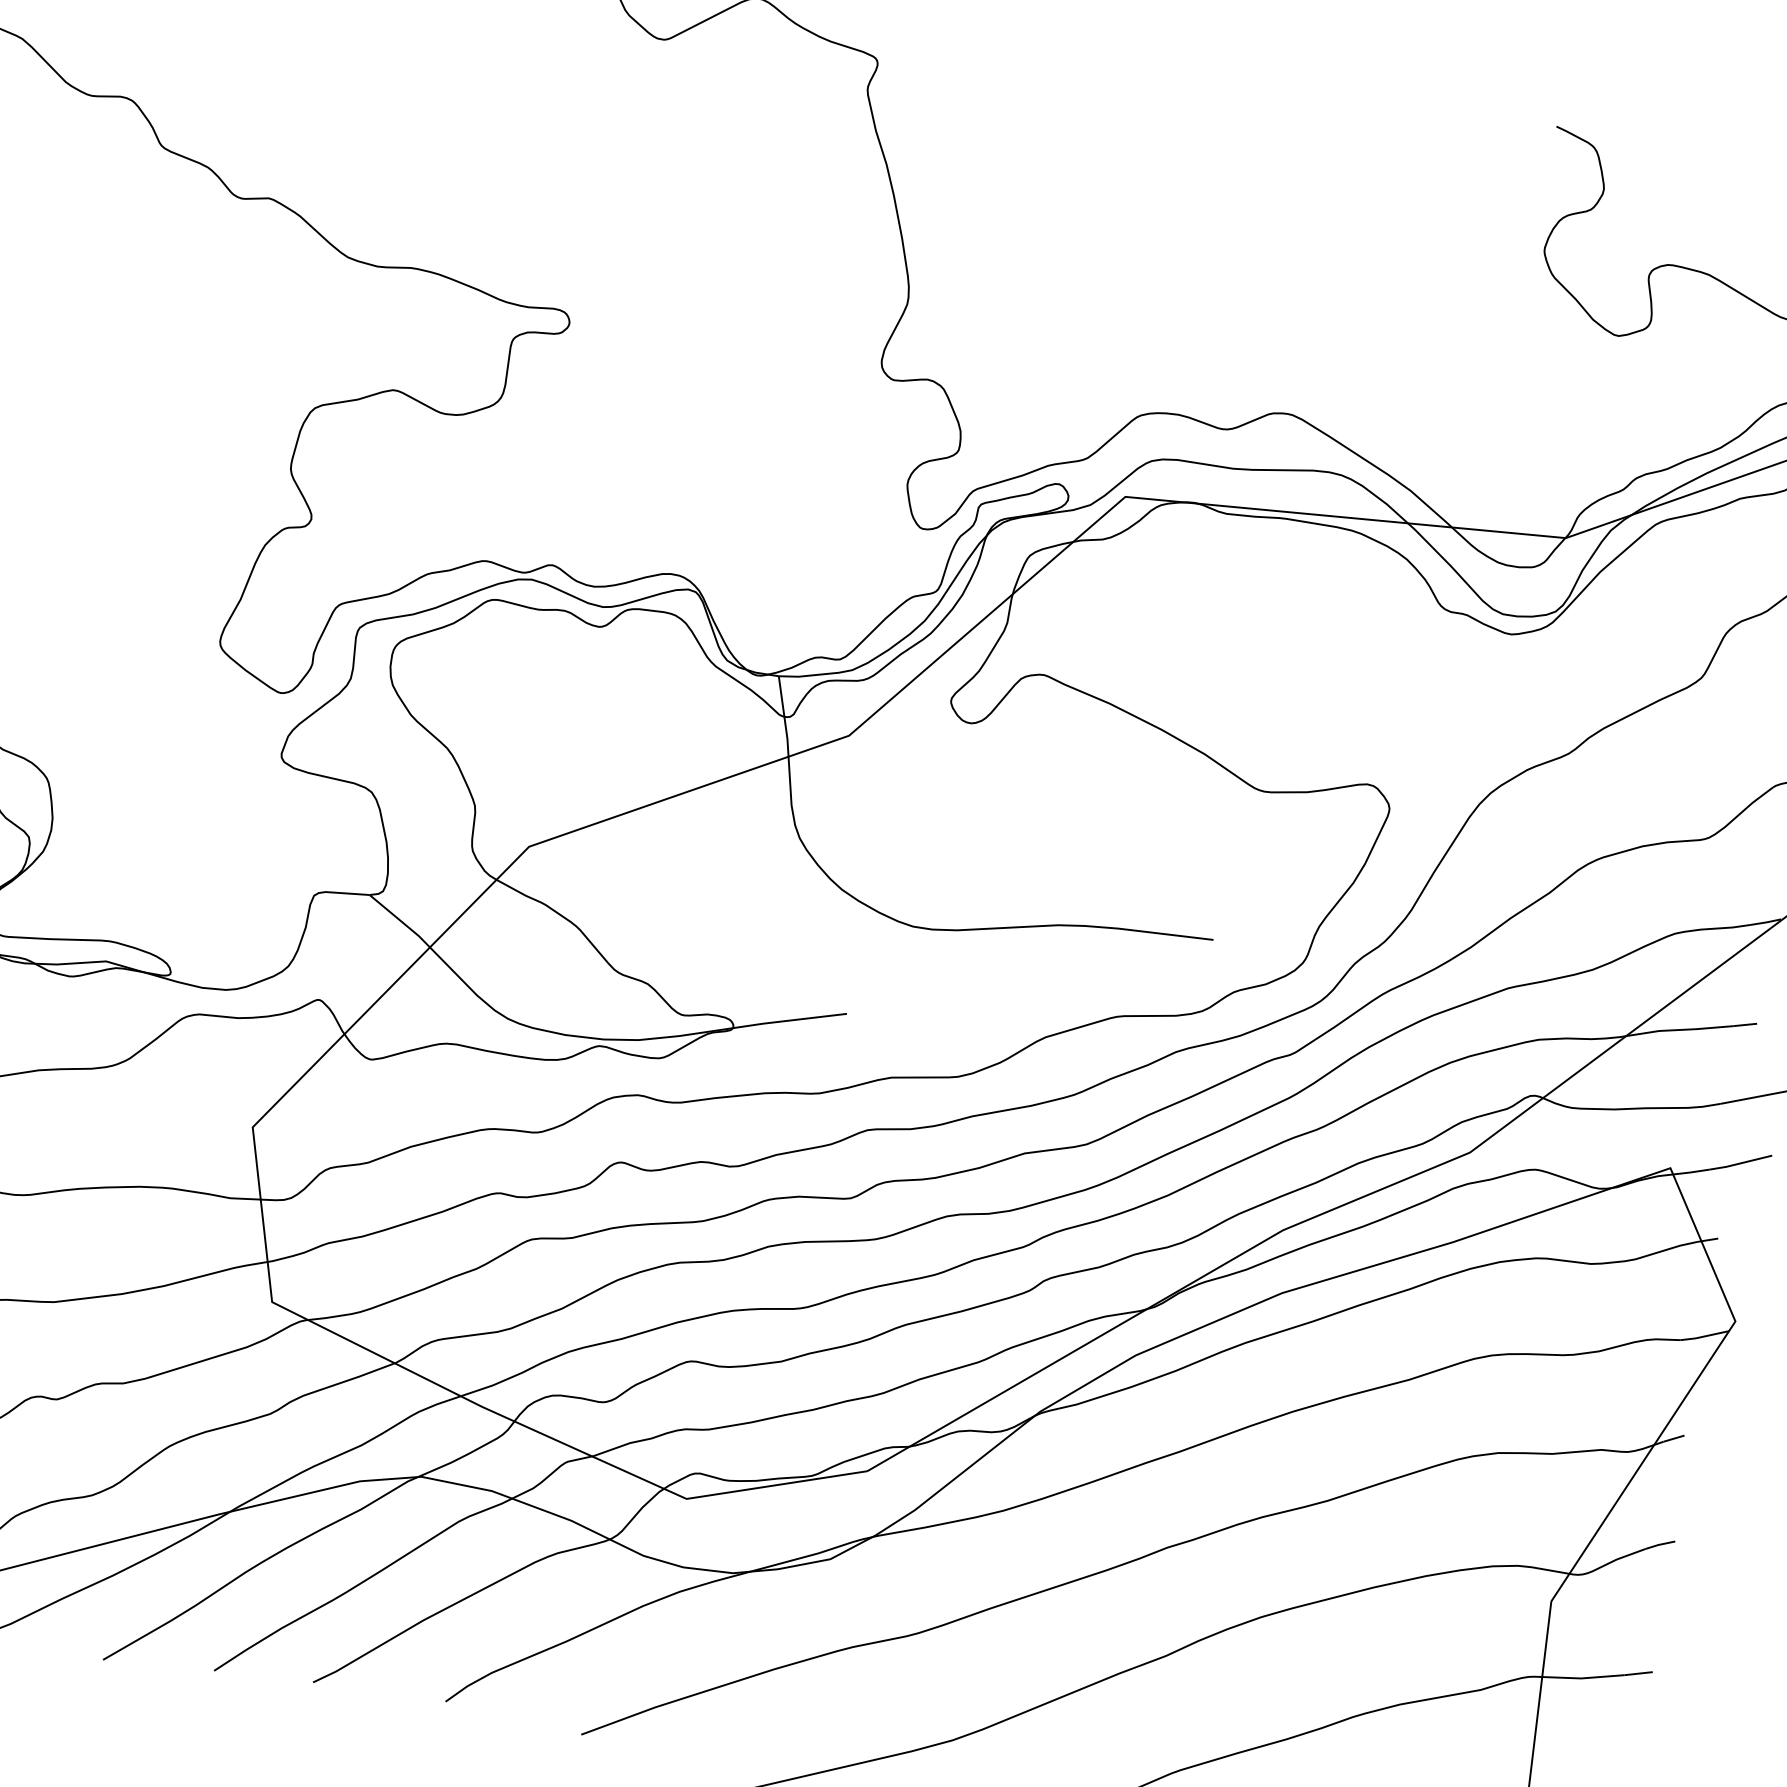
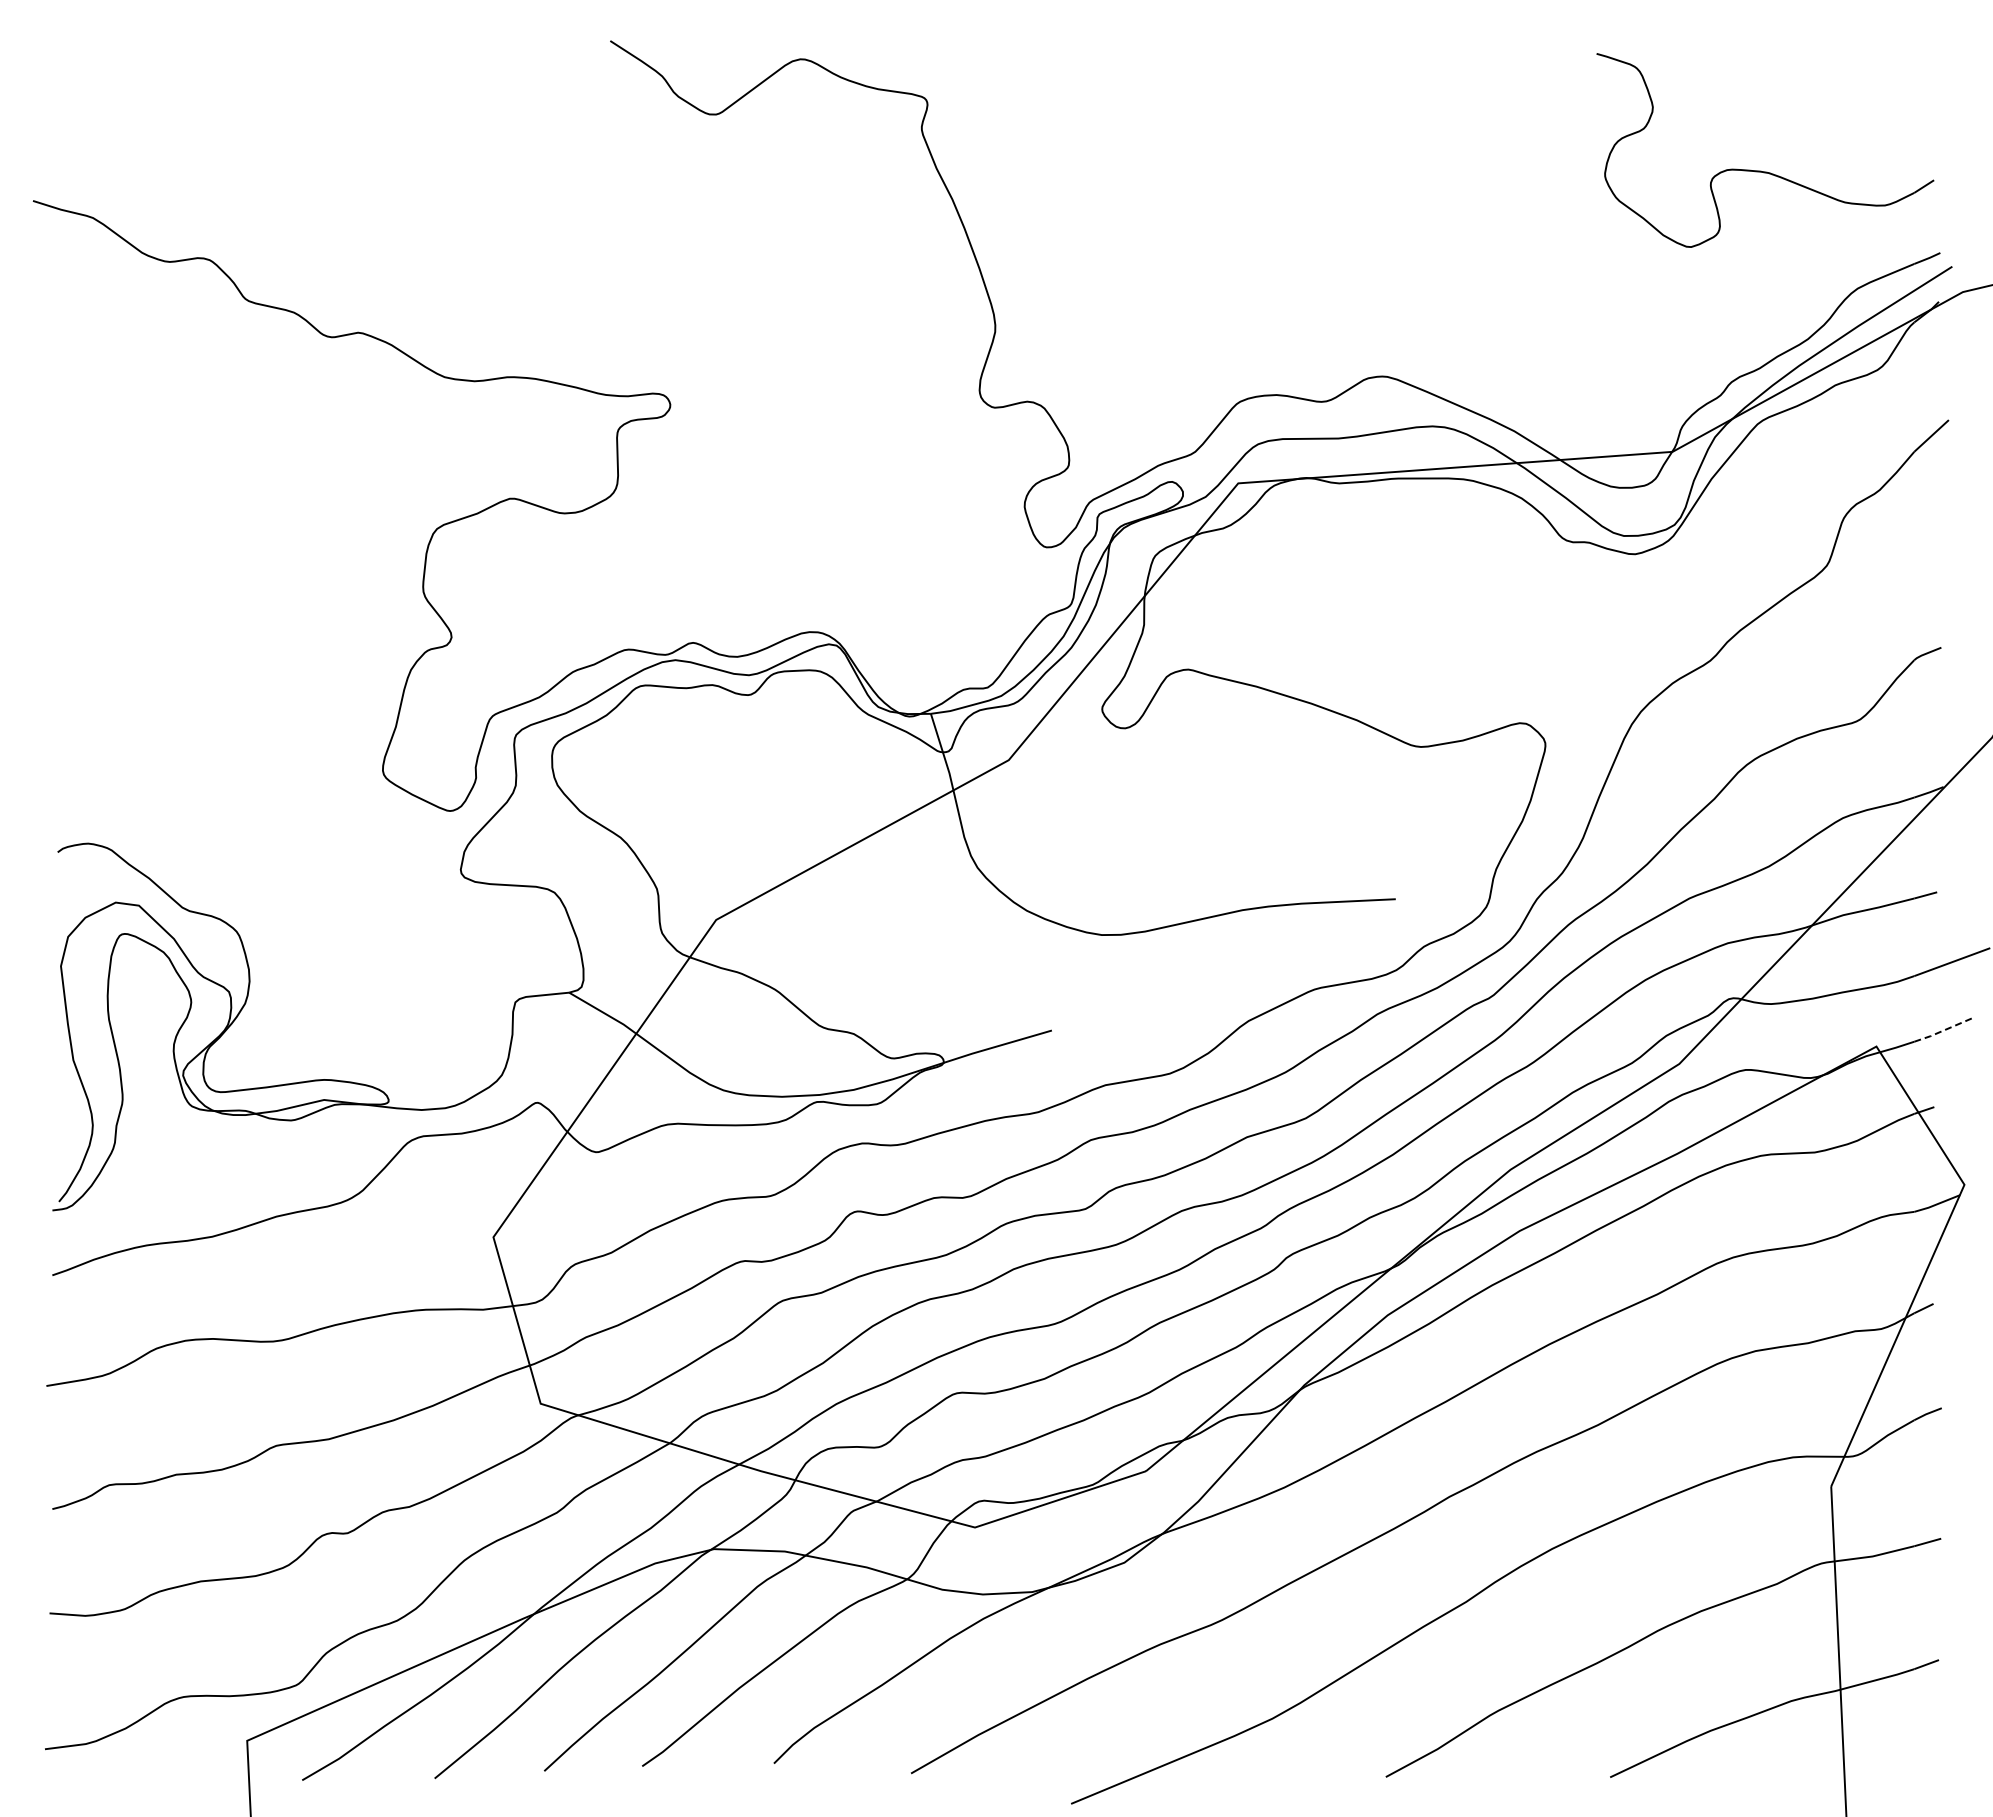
line: (1740, 1163) -> (1943, 1030), solid -> dashed

